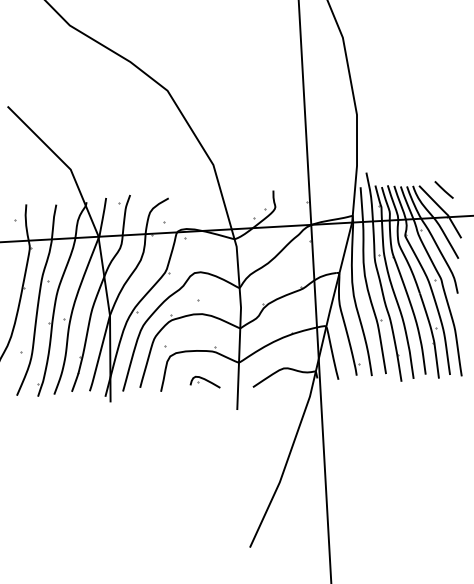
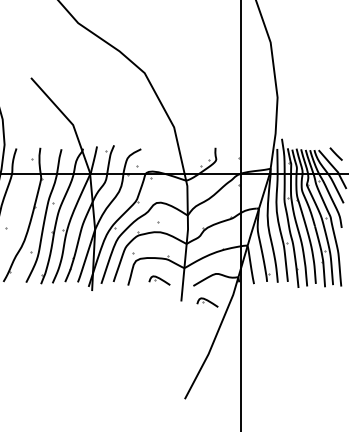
part: (274, 409) -> (207, 302), added

